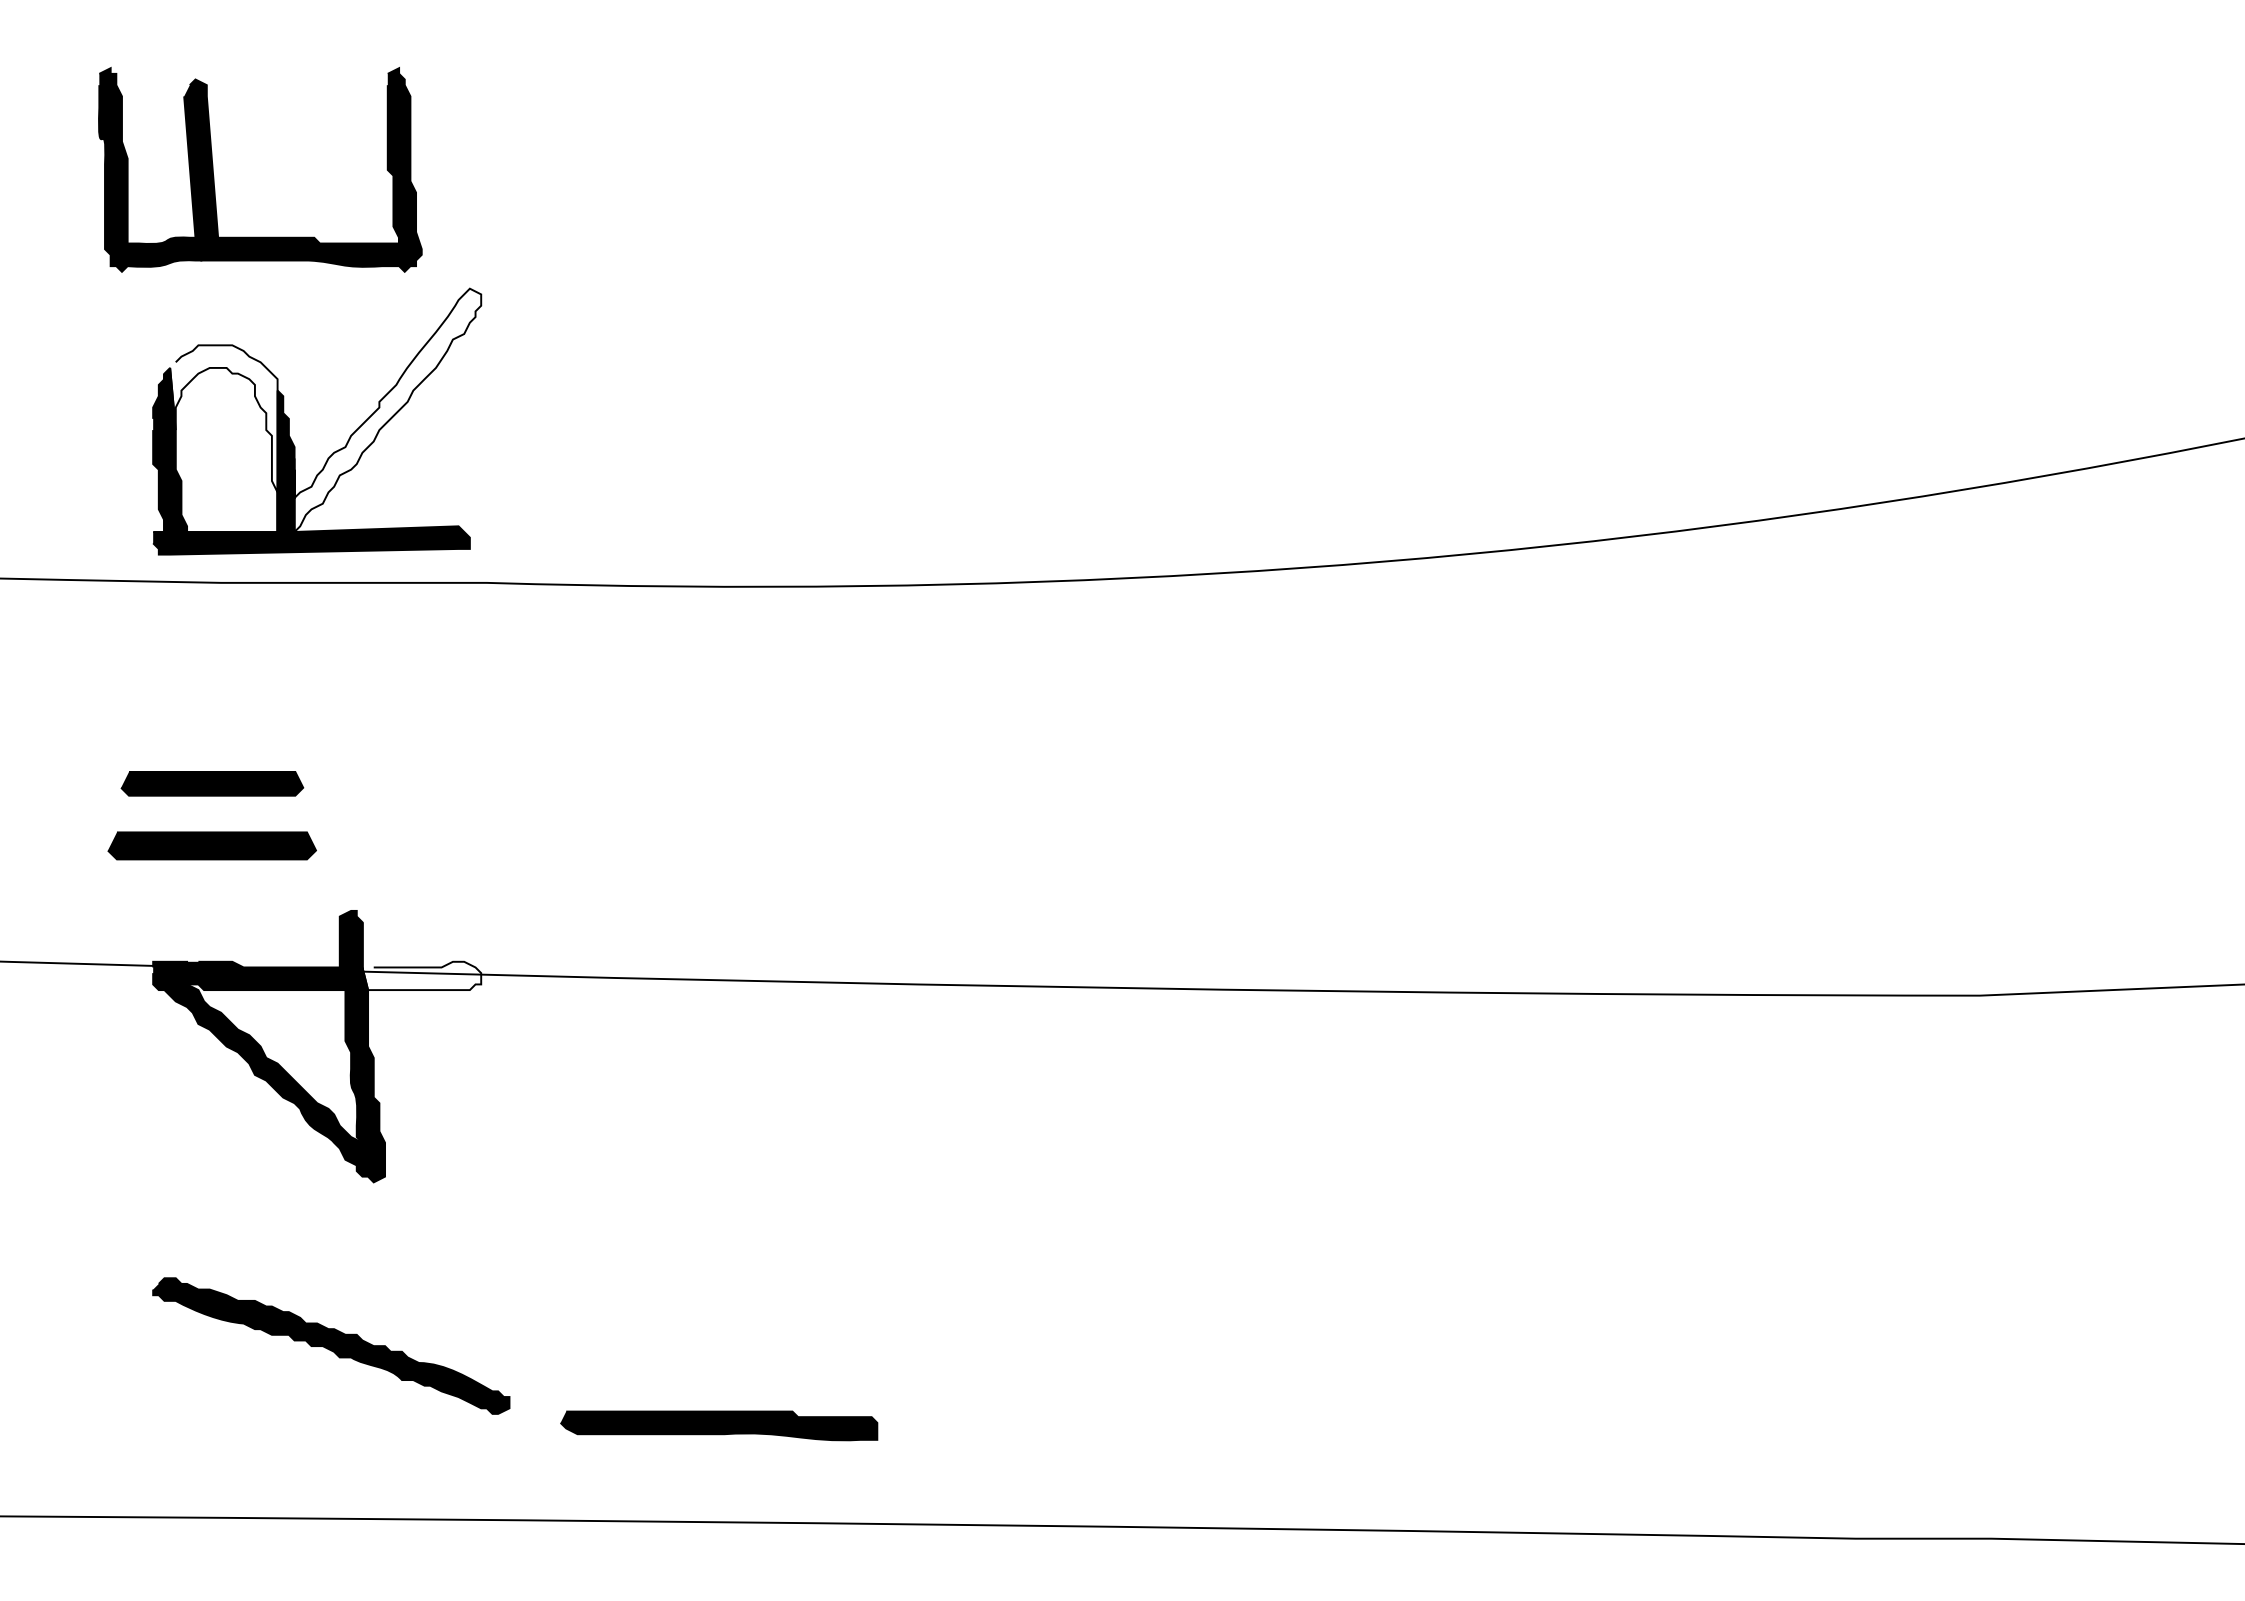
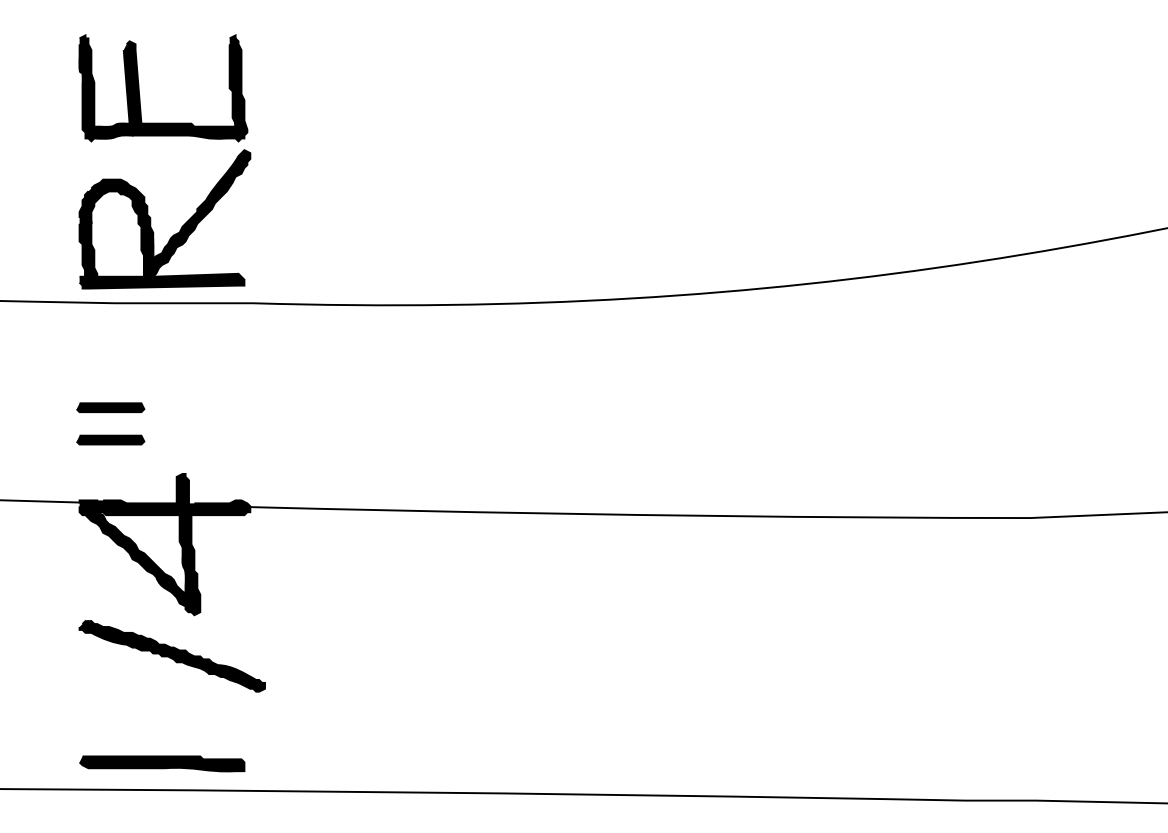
part: (214, 170) -> (139, 88), moved
fill: (387, 410) -> (201, 213), added
fill: (224, 437) -> (116, 227), added
part: (212, 783) -> (110, 407), size x0.71
part: (212, 844) -> (110, 439), size x0.62
fill: (422, 975) -> (219, 507), added
part: (329, 1346) -> (171, 656), moved
part: (719, 1425) -> (162, 763), moved

